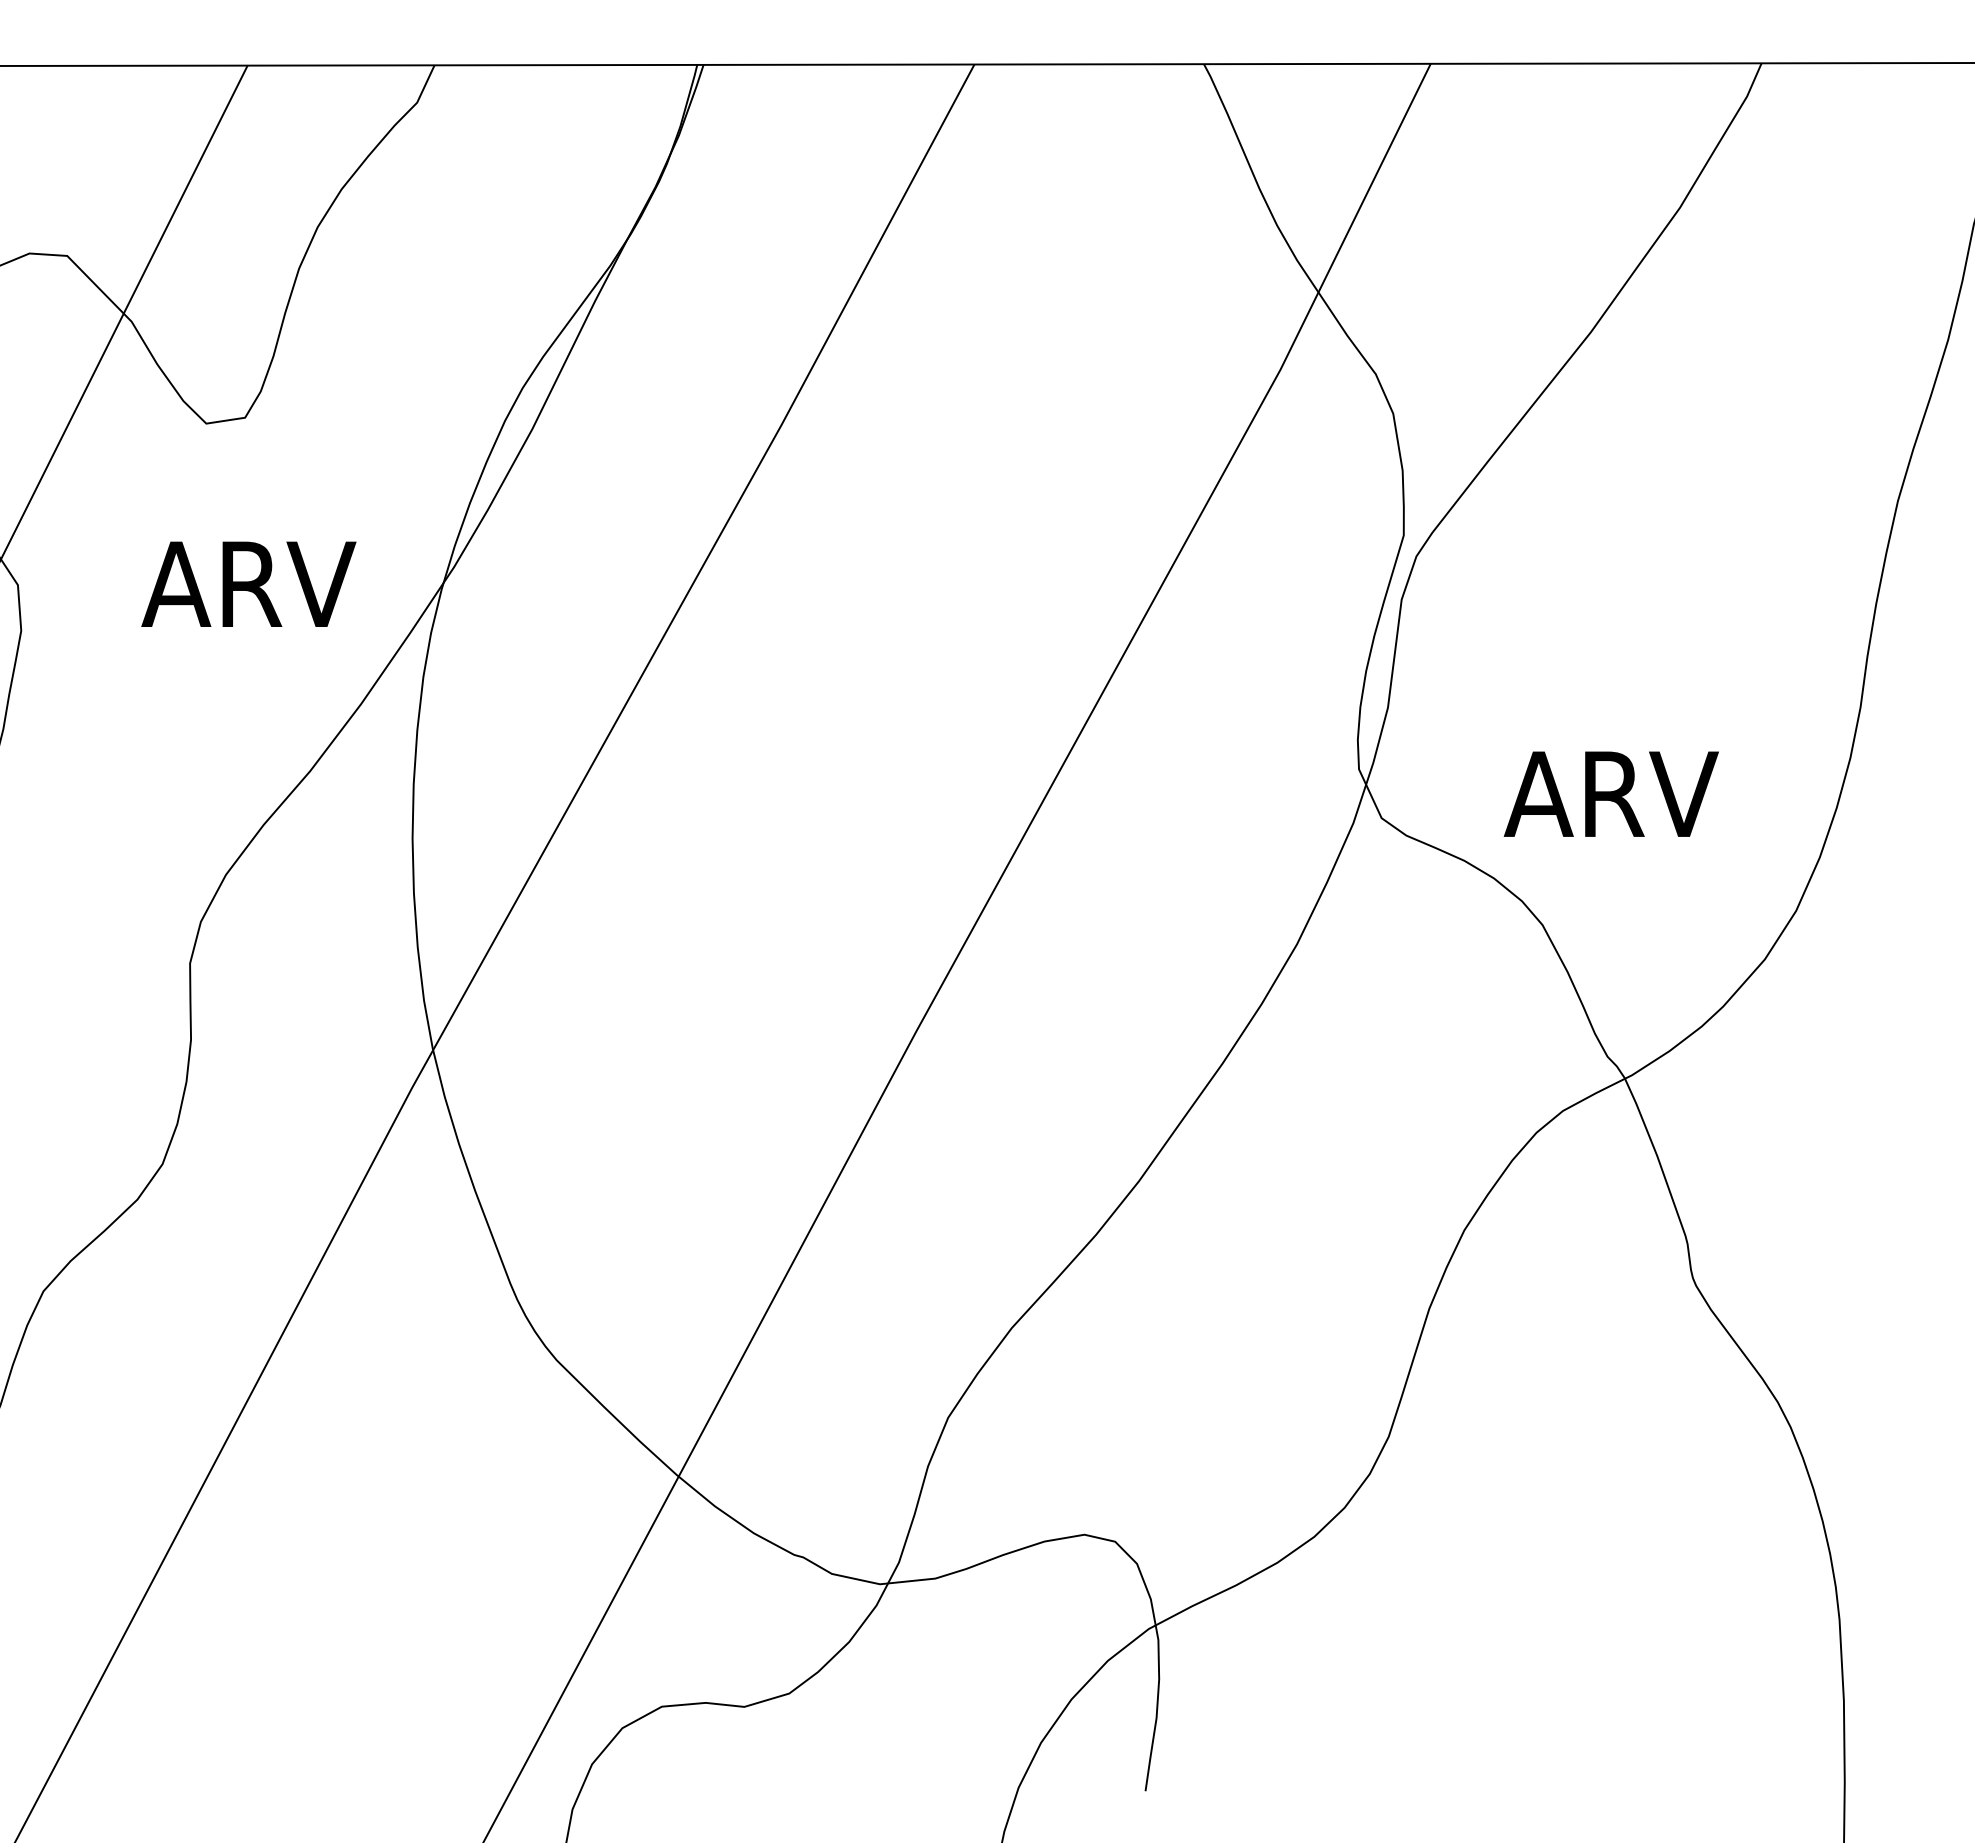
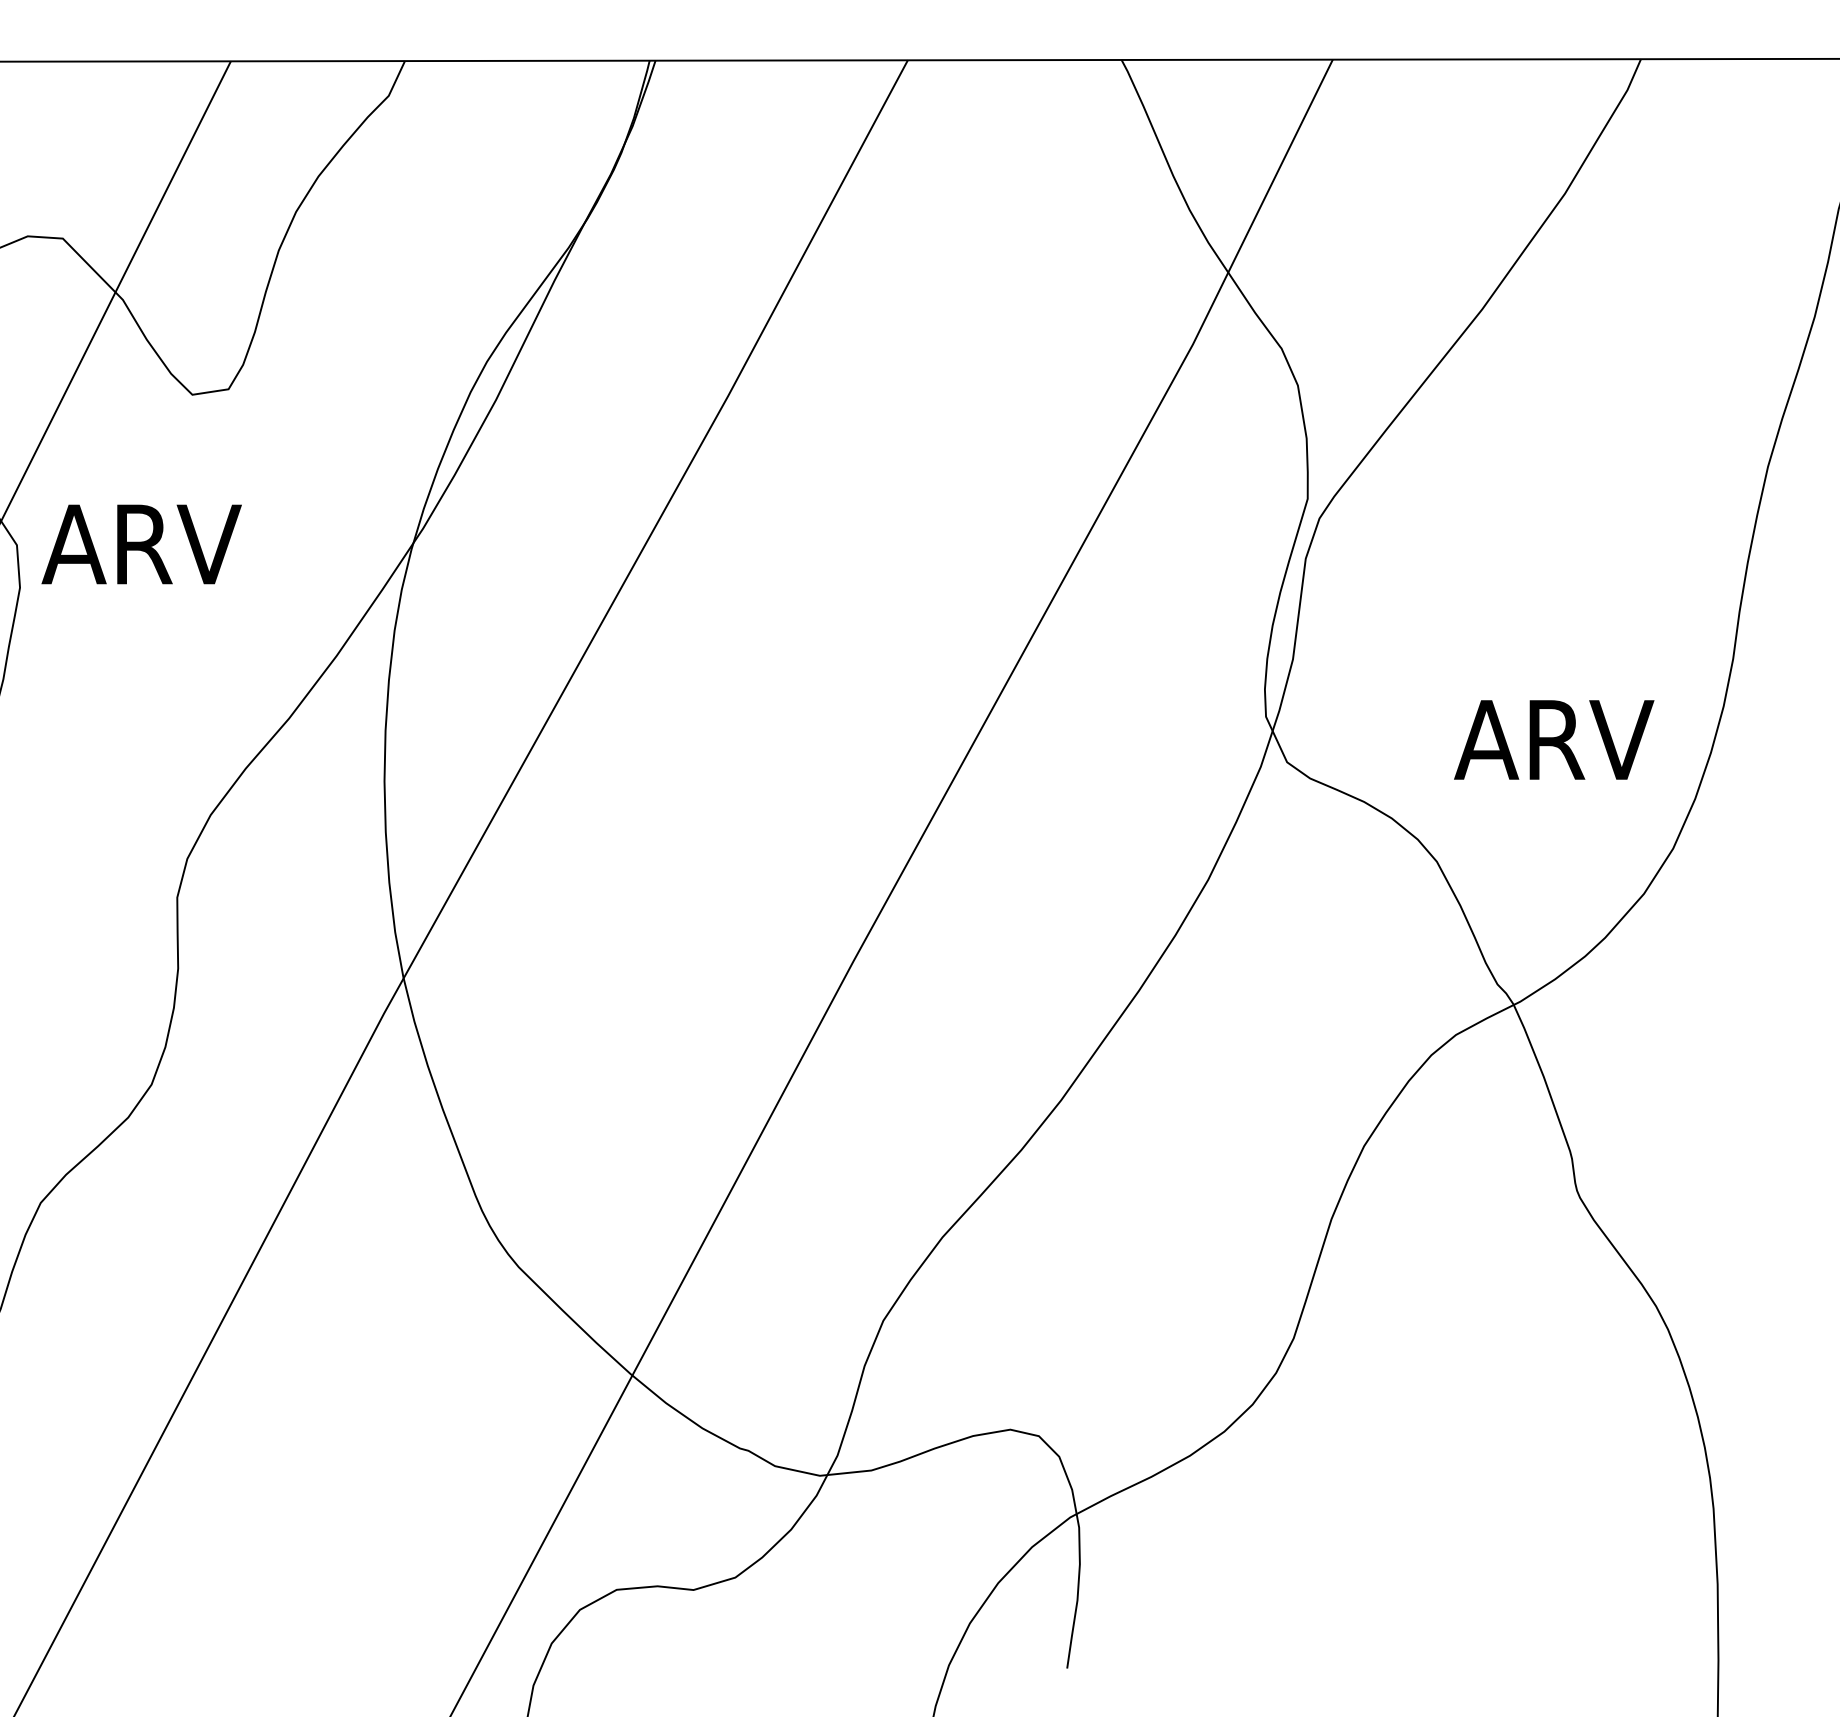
text: (248, 583) -> (141, 543), moved
text: (1610, 793) -> (1553, 739), moved

